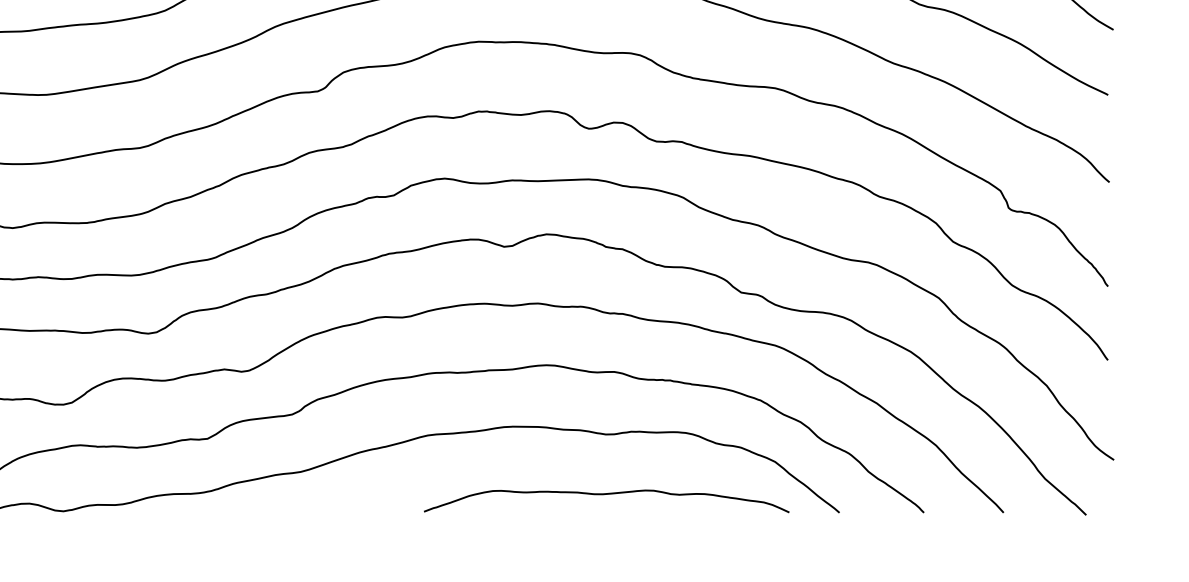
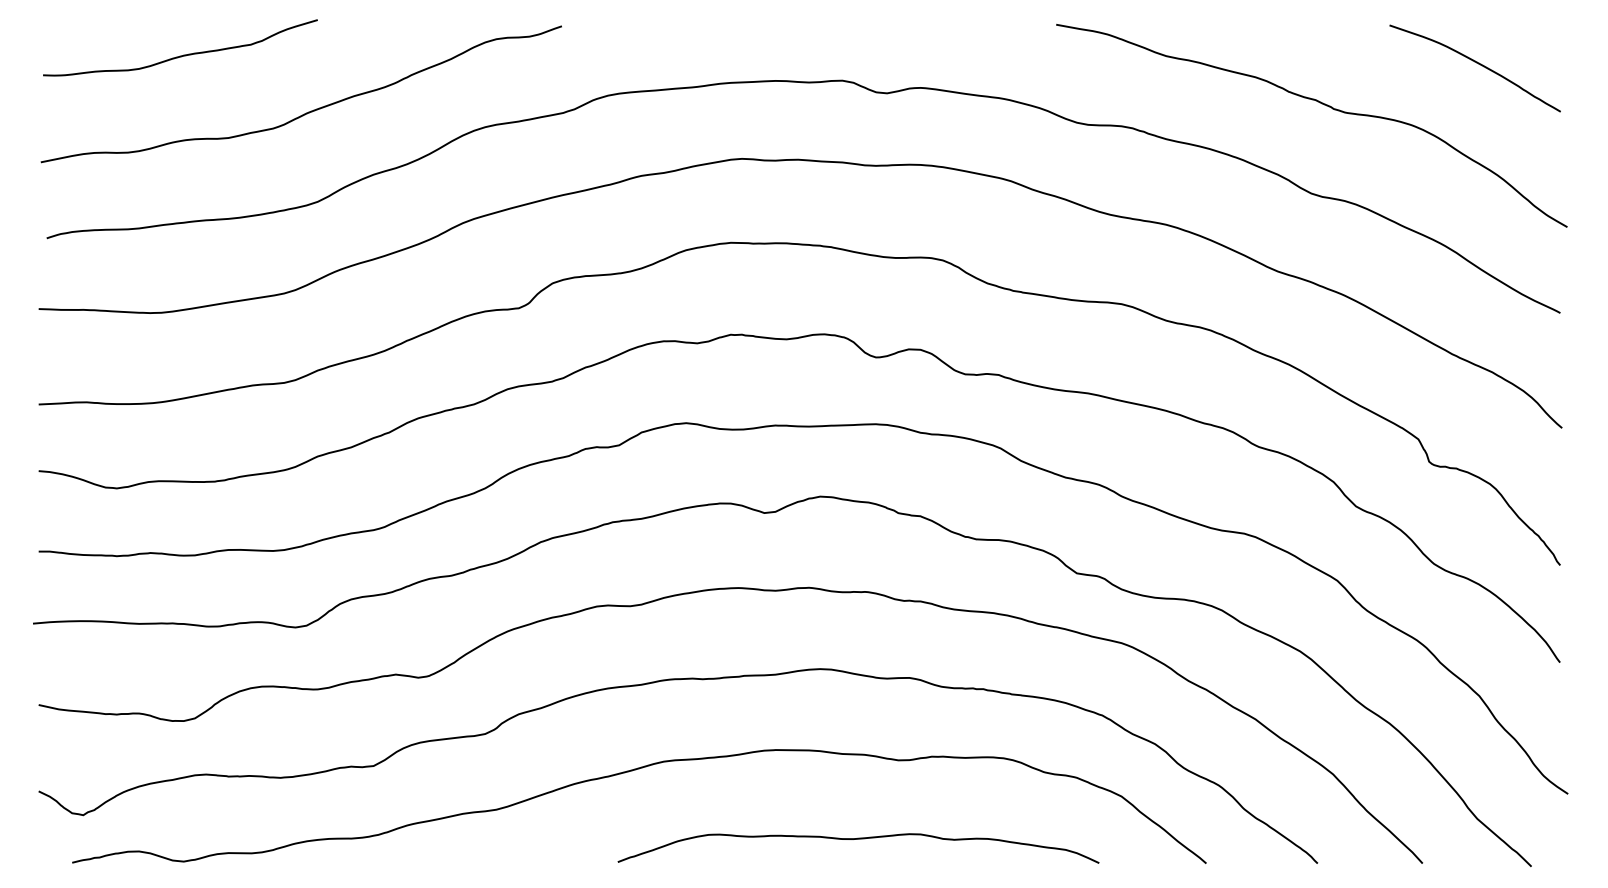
curve: (606, 494) -> (858, 839), moved

